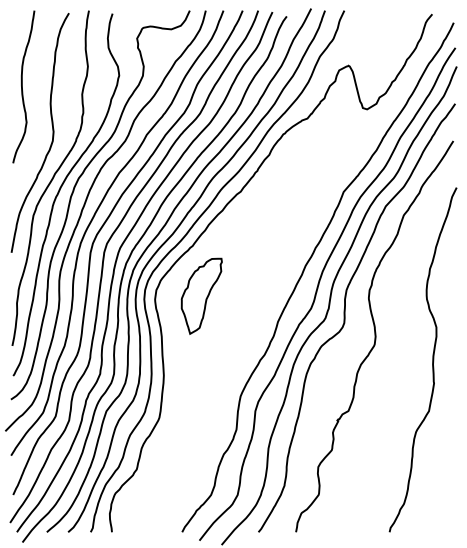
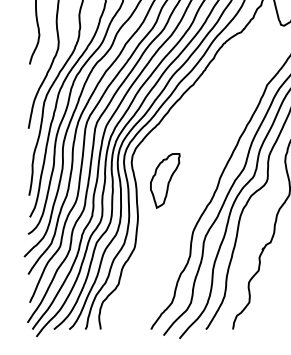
part: (201, 295) -> (165, 180), moved

